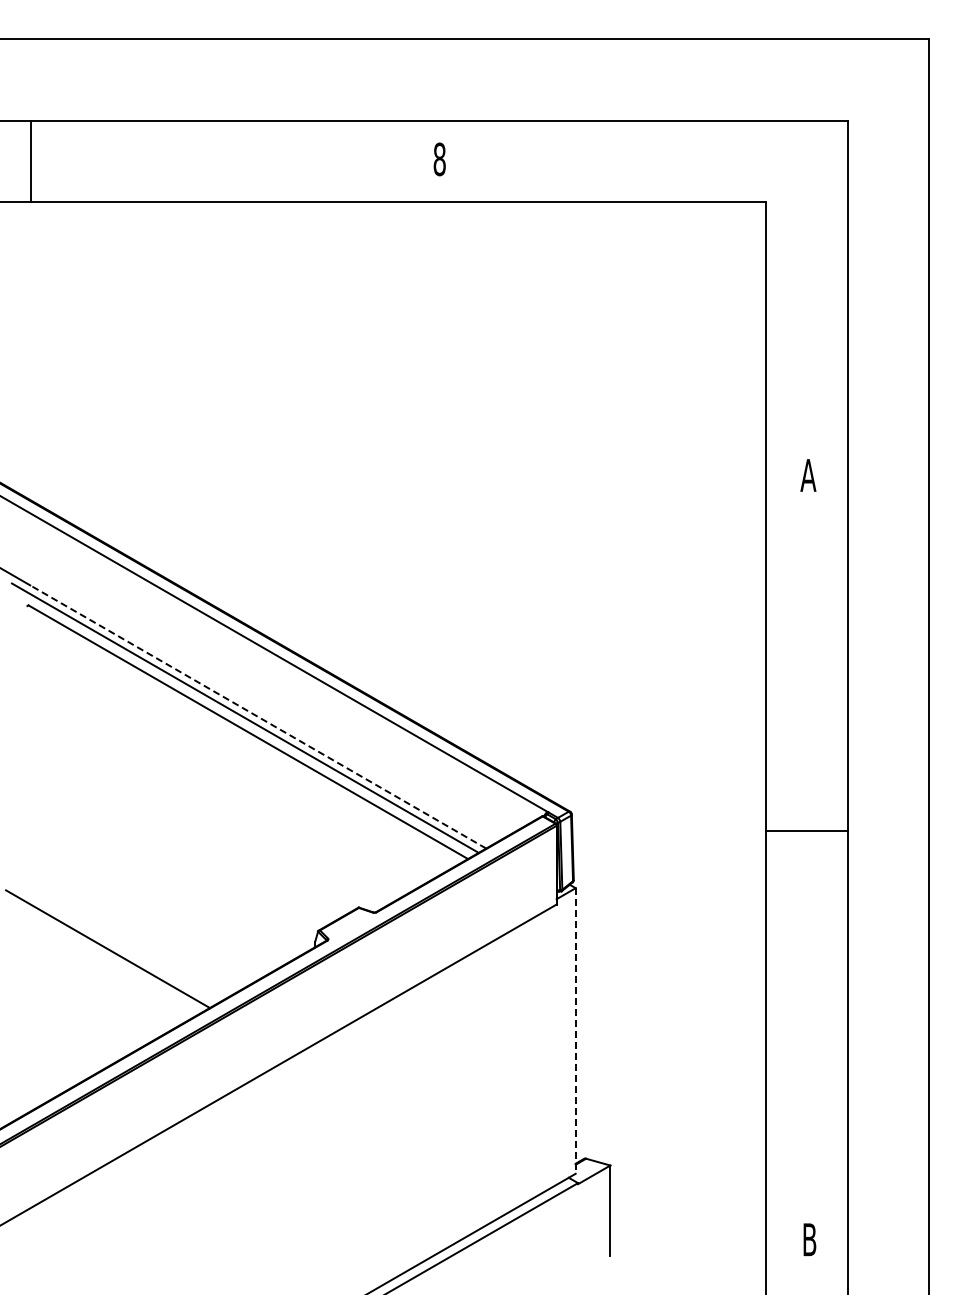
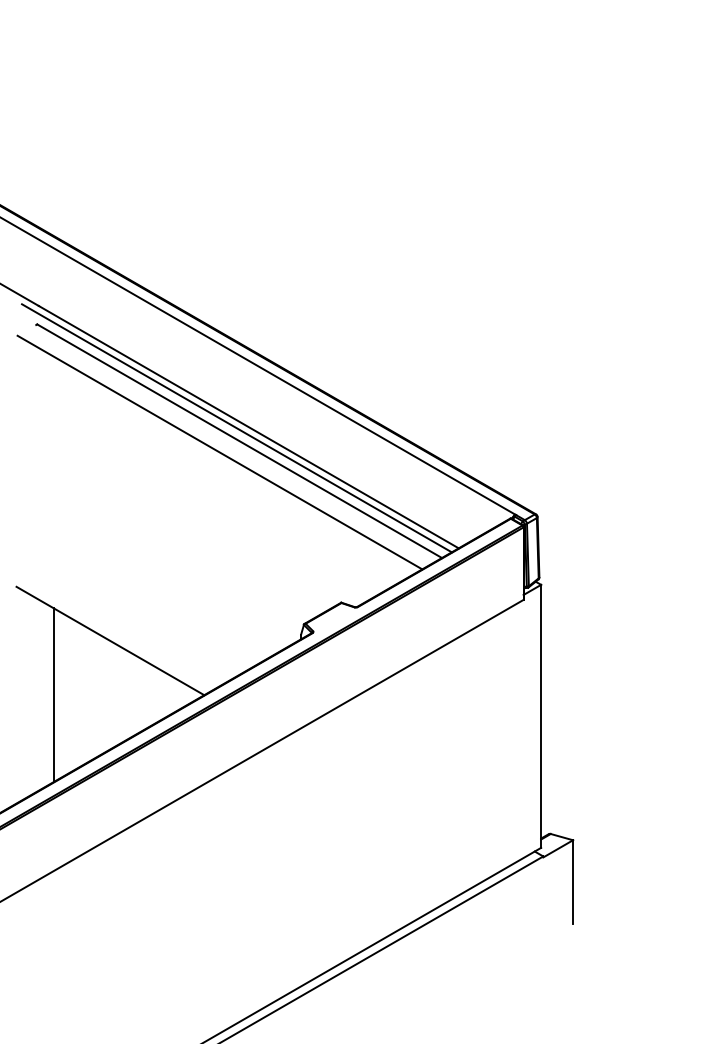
line: (257, 716) -> (248, 426), dashed -> solid
line: (226, 744) -> (219, 452), added
line: (46, 1007) -> (53, 694), added
line: (575, 1030) -> (540, 715), dashed -> solid

